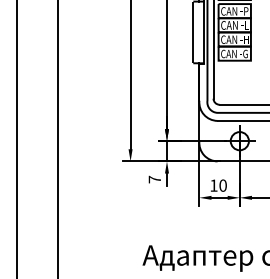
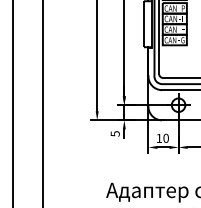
text: (153, 179) -> (114, 133), 7 -> 5

